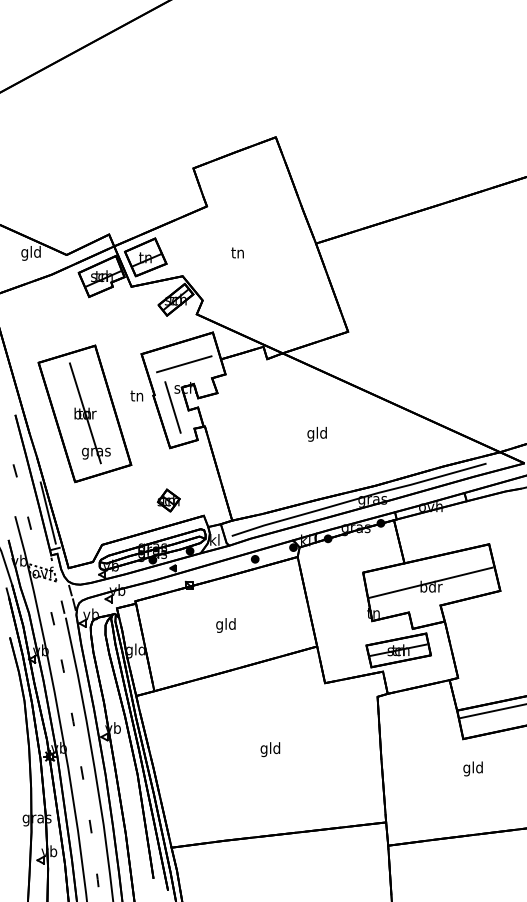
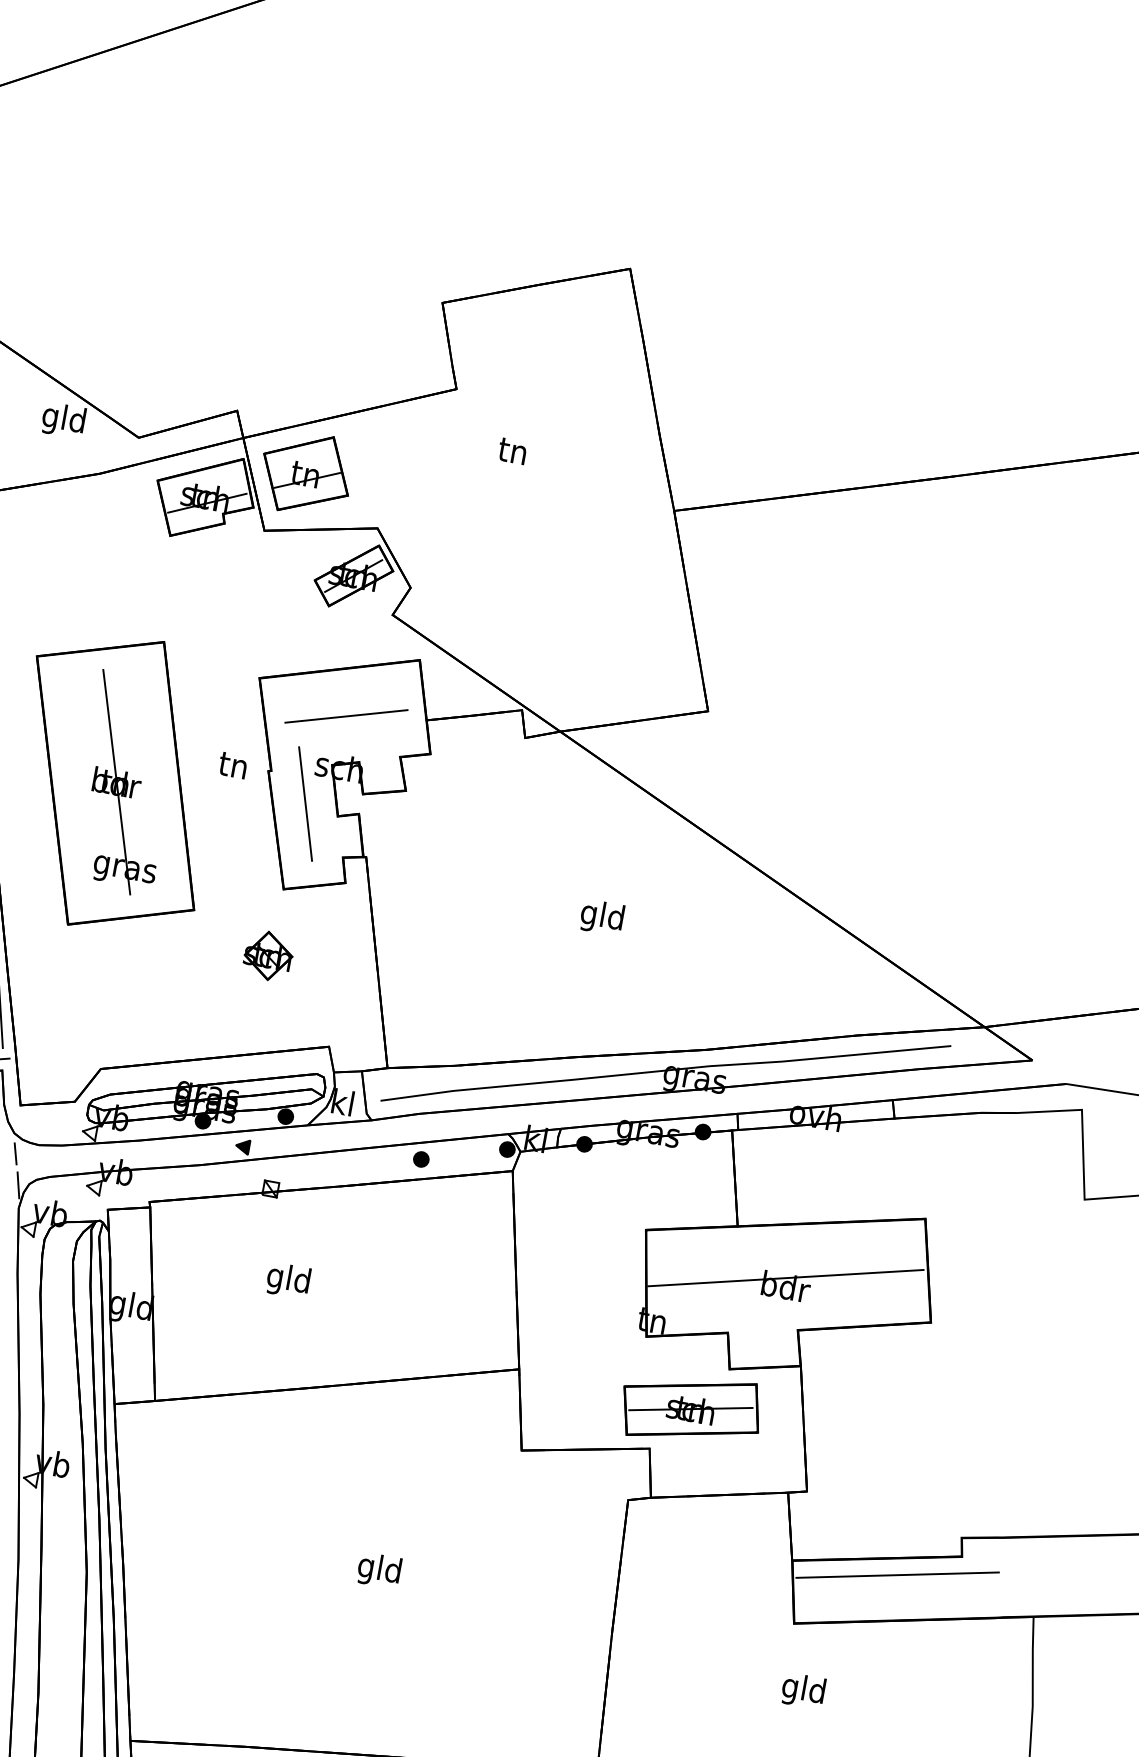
text: (237, 252) -> (512, 450), moved
part: (168, 500) -> (267, 955), moved
text: (225, 625) -> (287, 1280), moved

